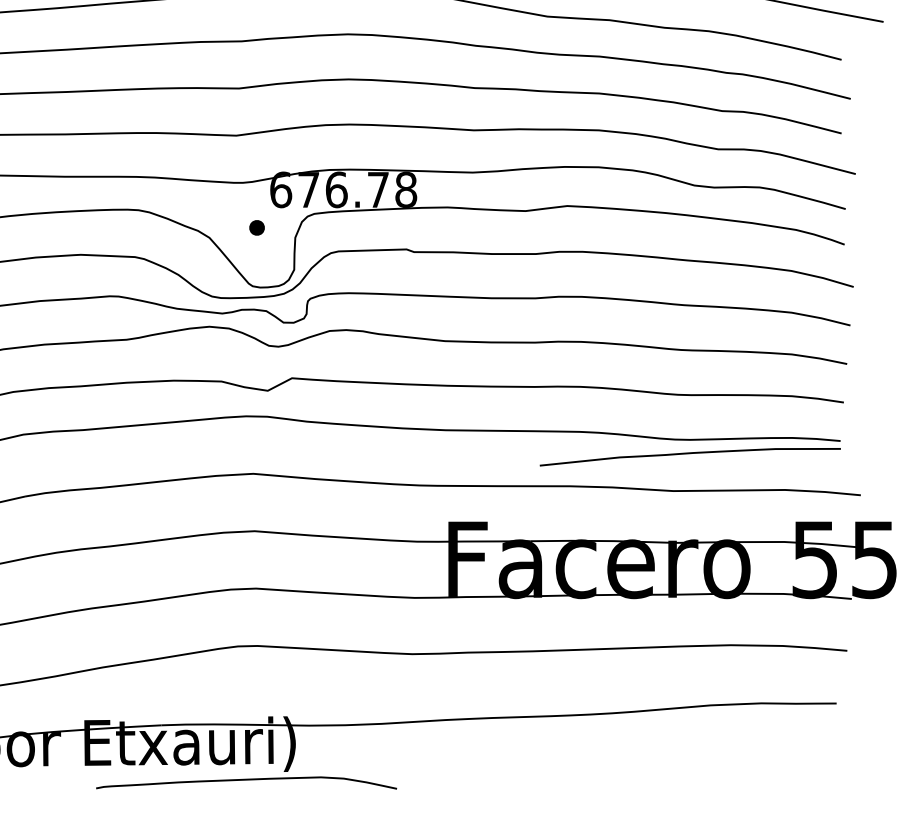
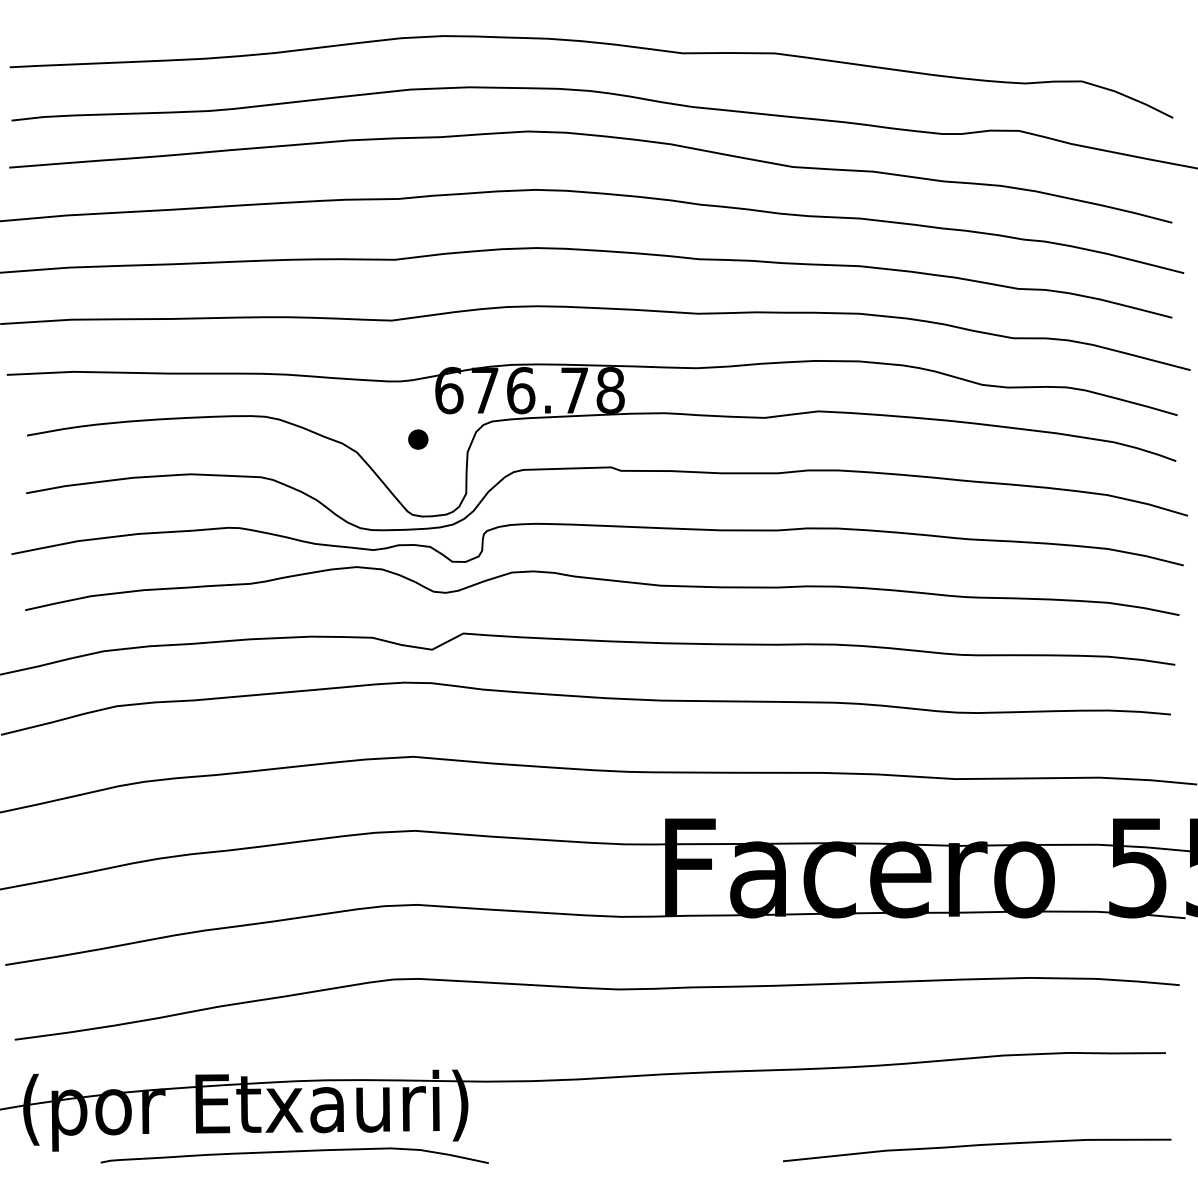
curve: (690, 454) -> (977, 1146), moved
curve: (246, 780) -> (294, 1152), moved

